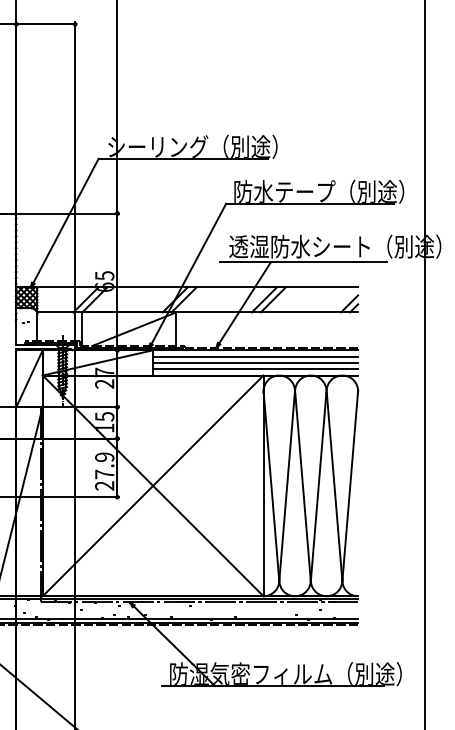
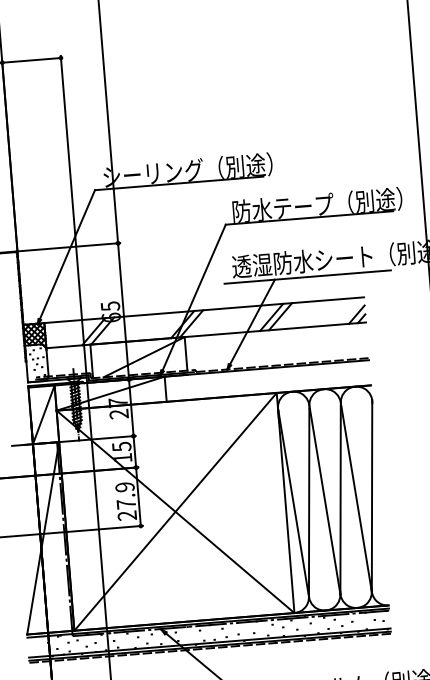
line: (255, 356) -> (267, 374), removed
line: (255, 362) -> (267, 380), removed
line: (255, 369) -> (268, 387), removed

